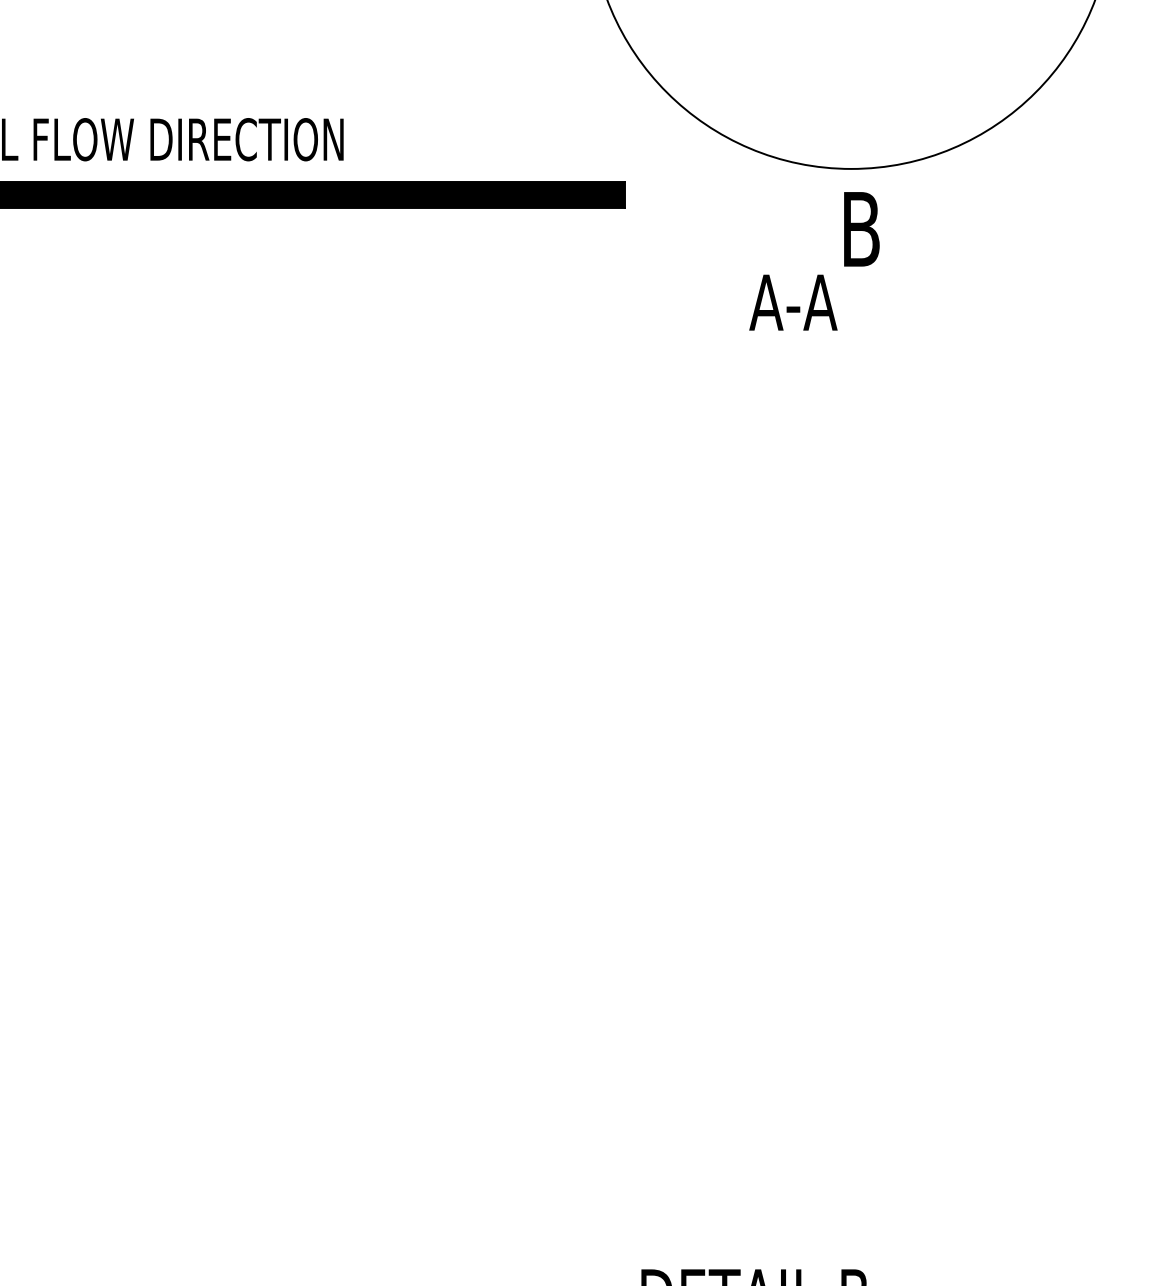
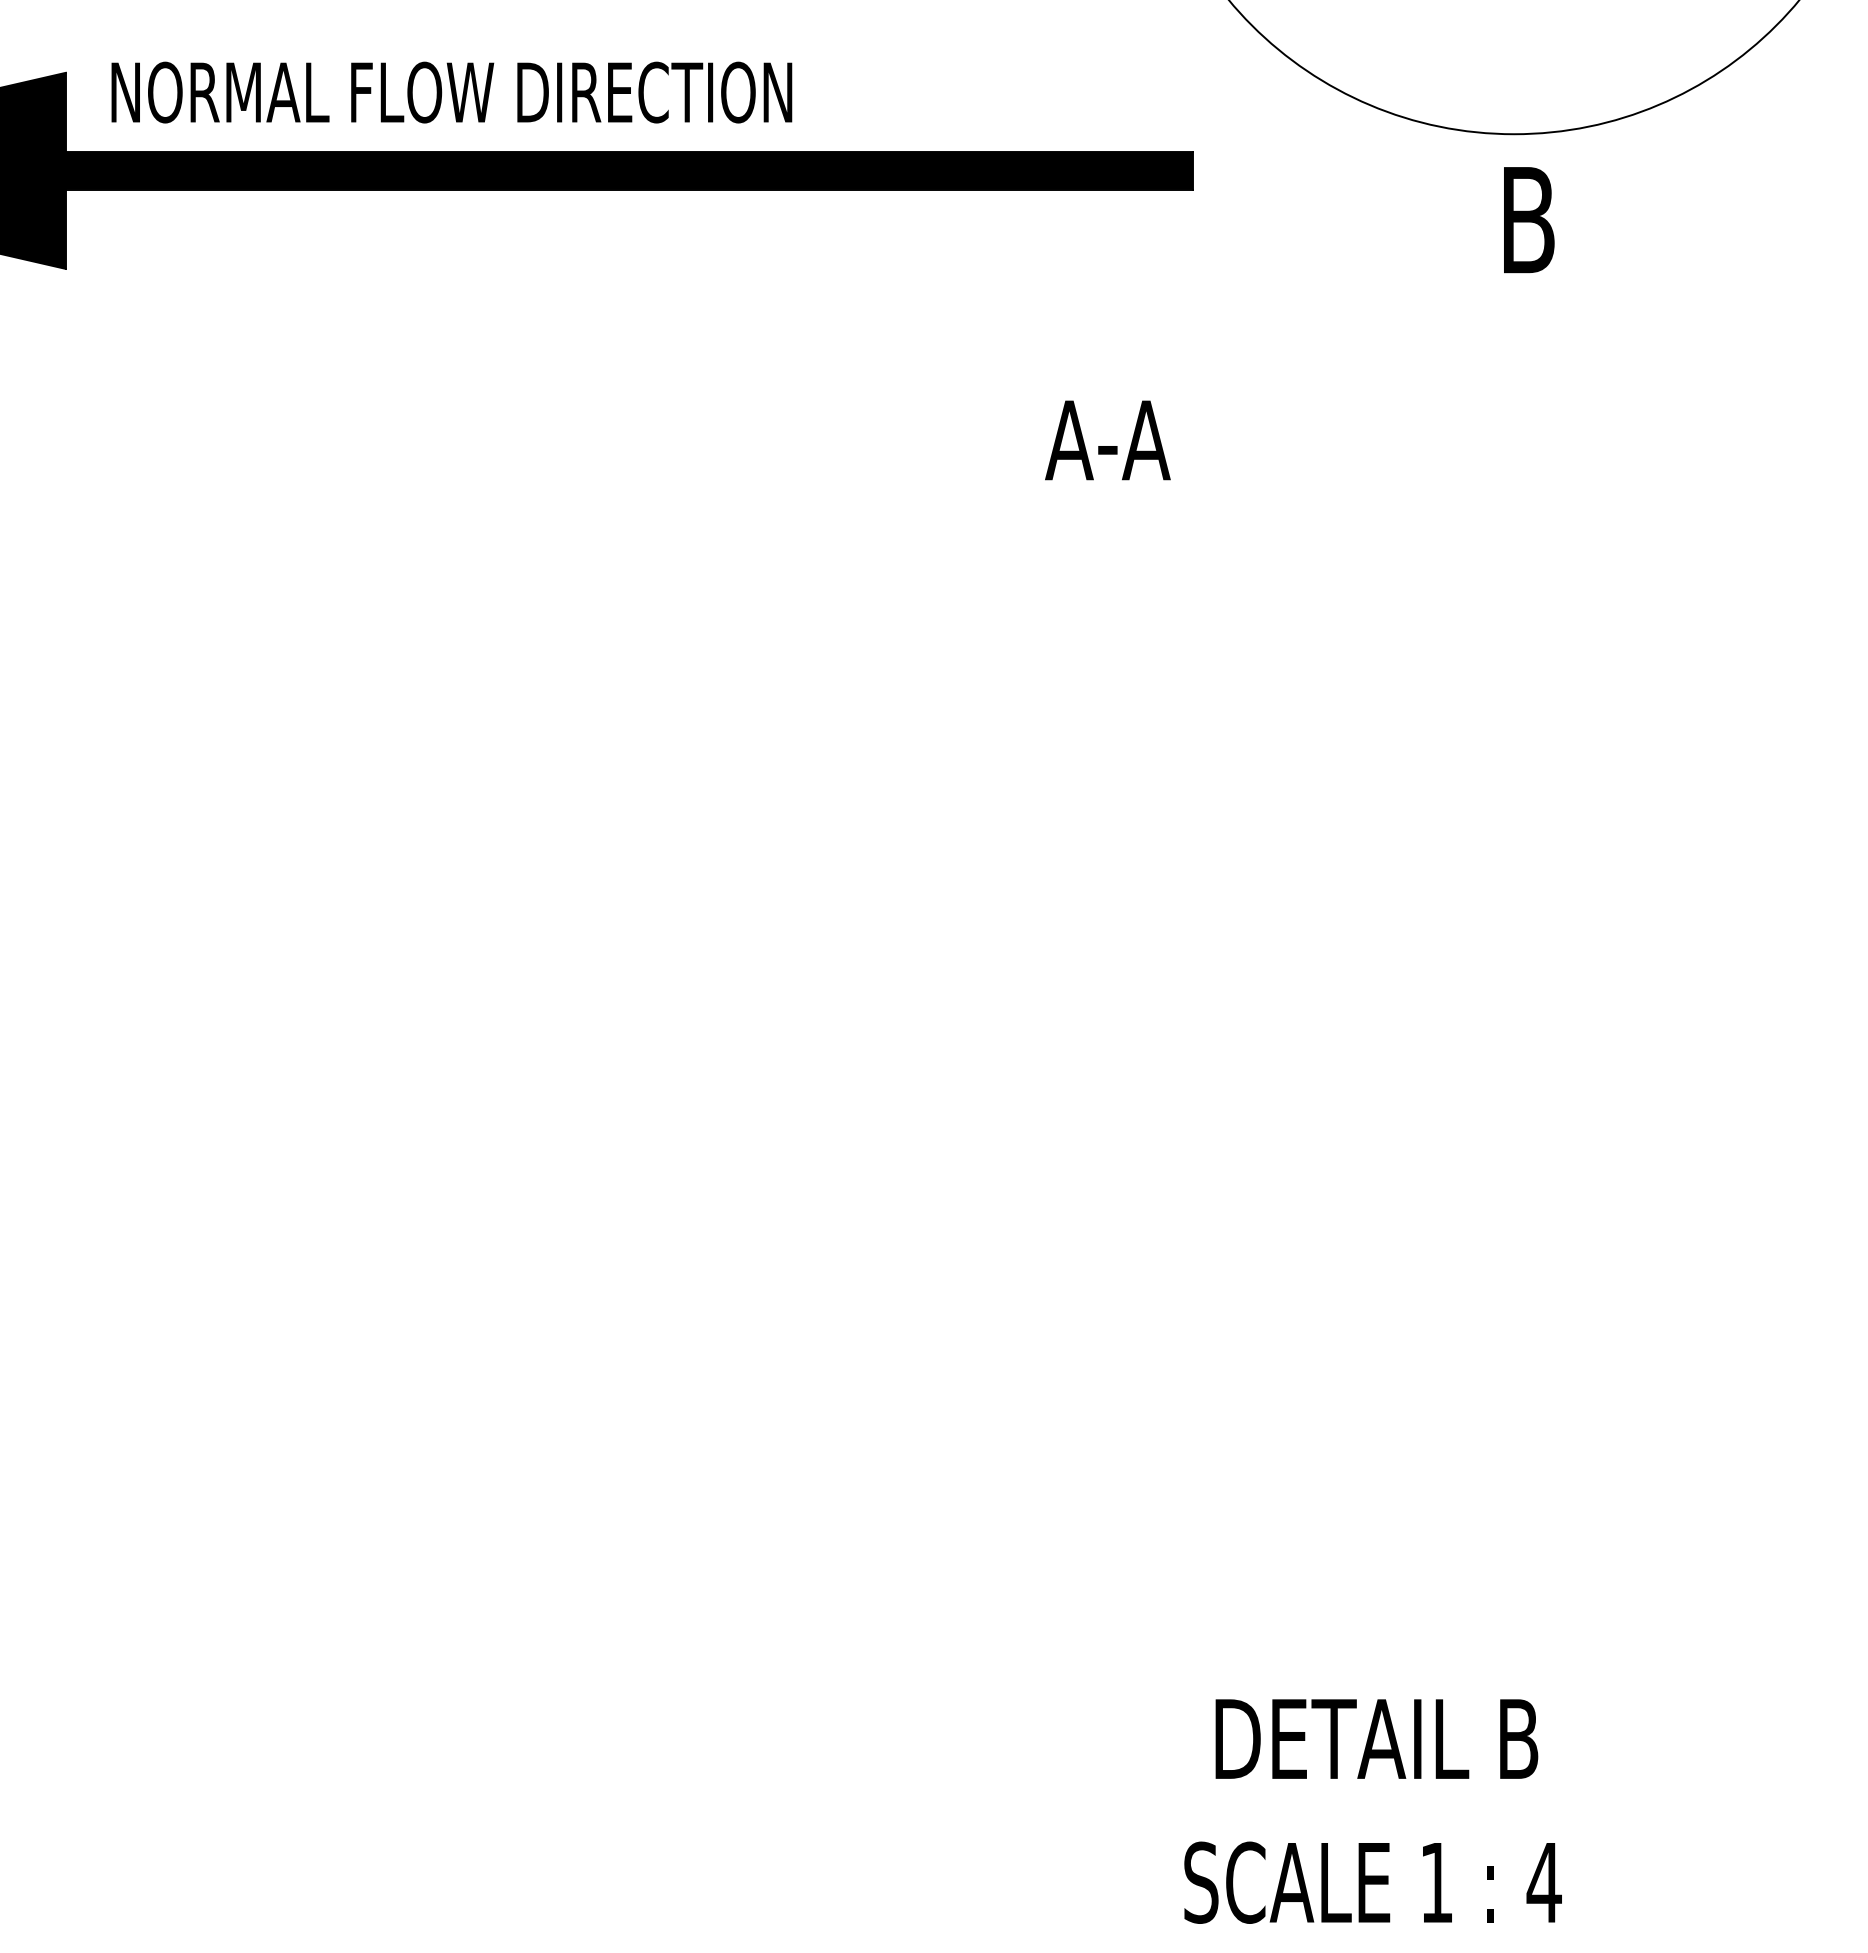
text: (793, 302) -> (1107, 440), moved

